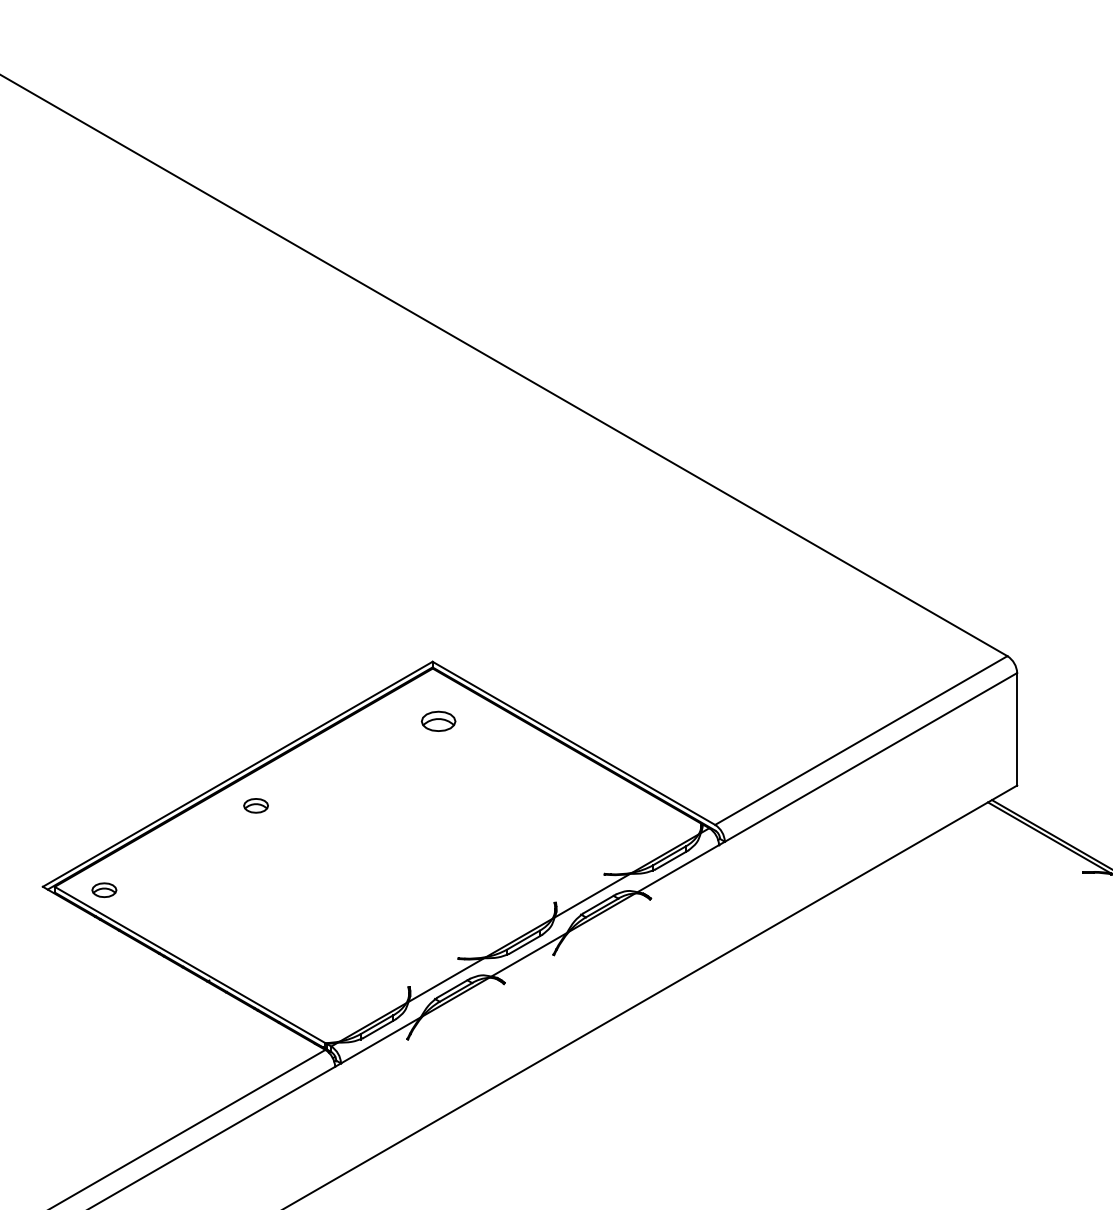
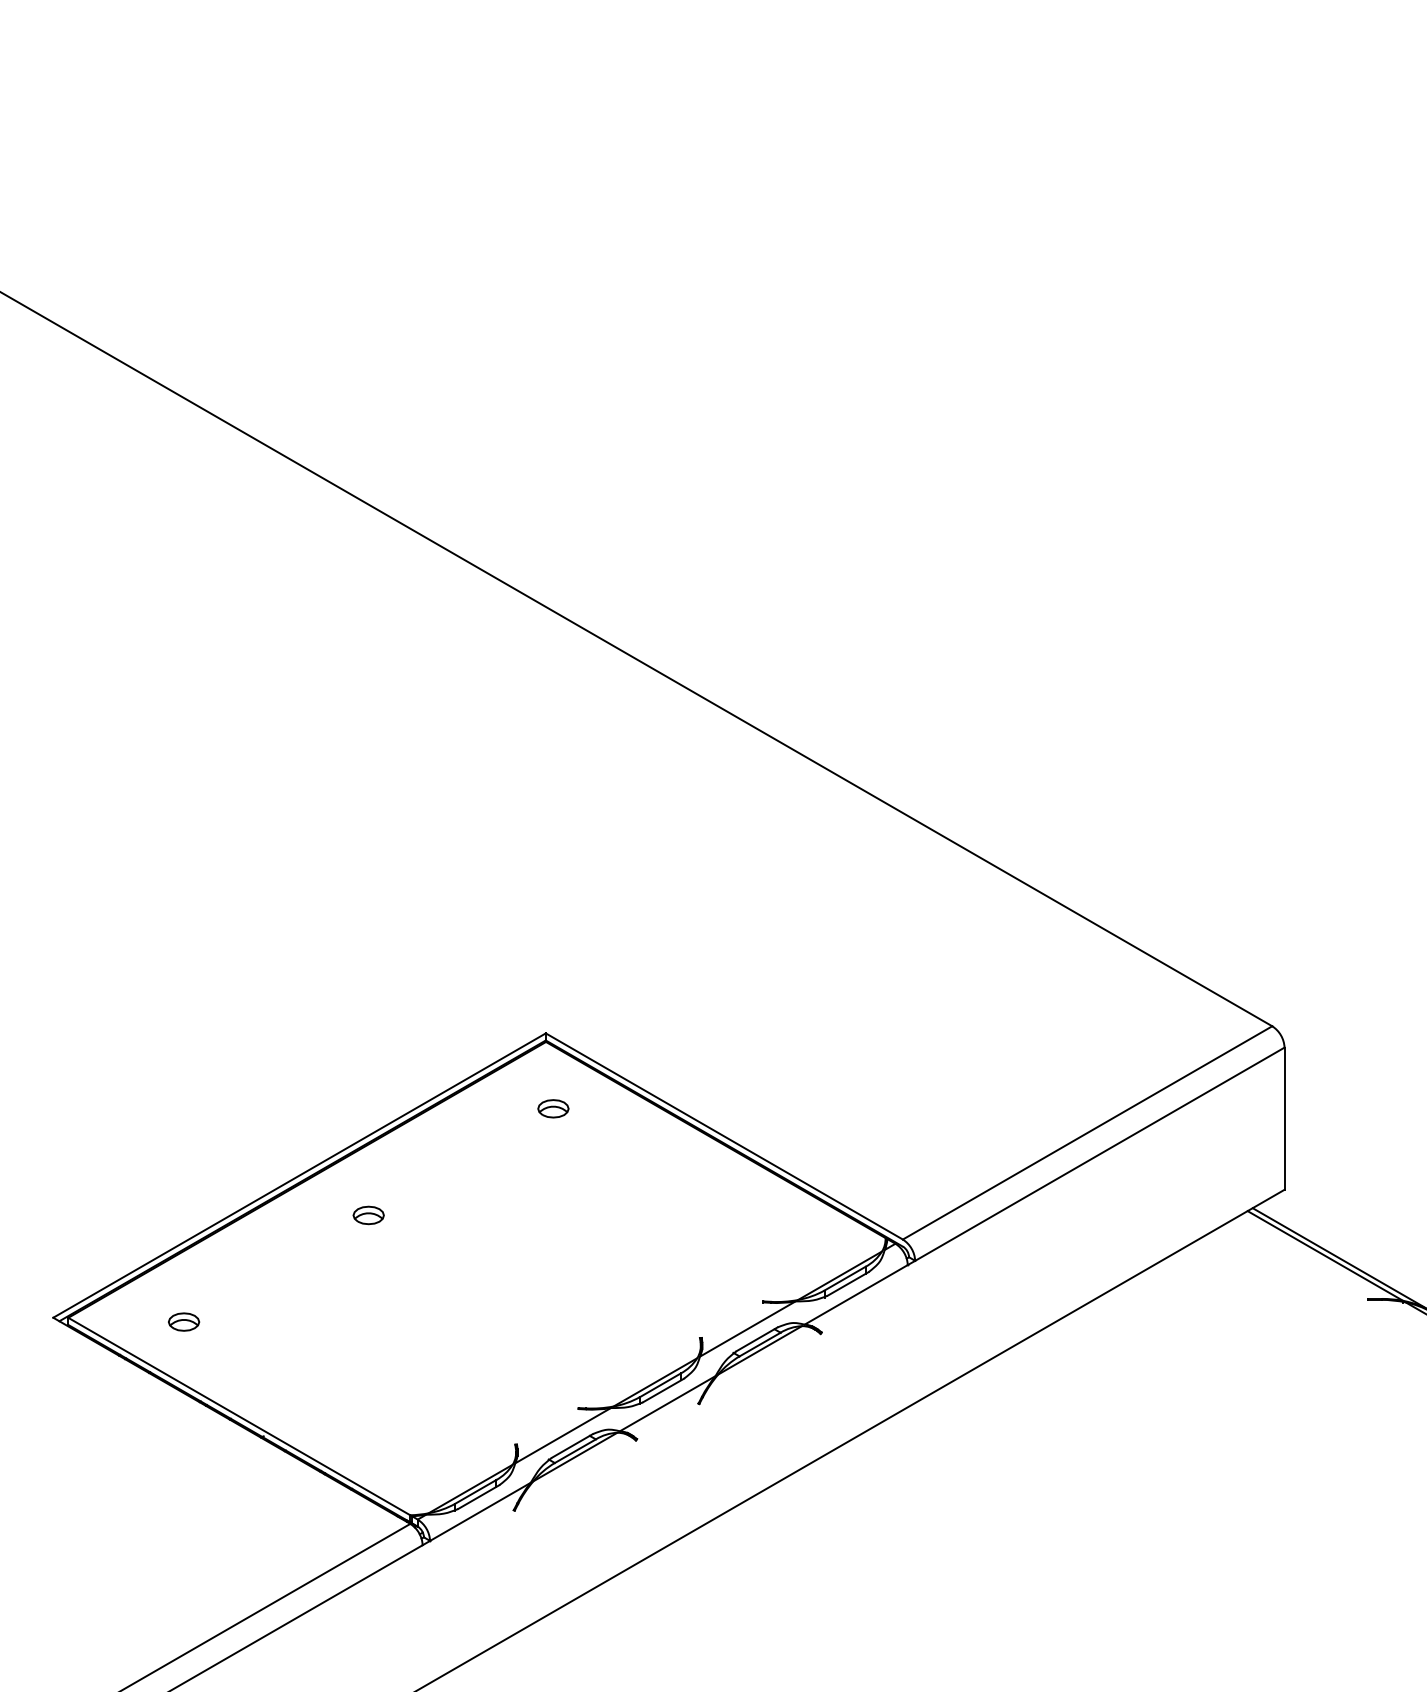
part: (438, 721) -> (553, 1108), size x0.71
part: (255, 805) -> (368, 1215), moved
part: (104, 889) -> (184, 1321), moved

